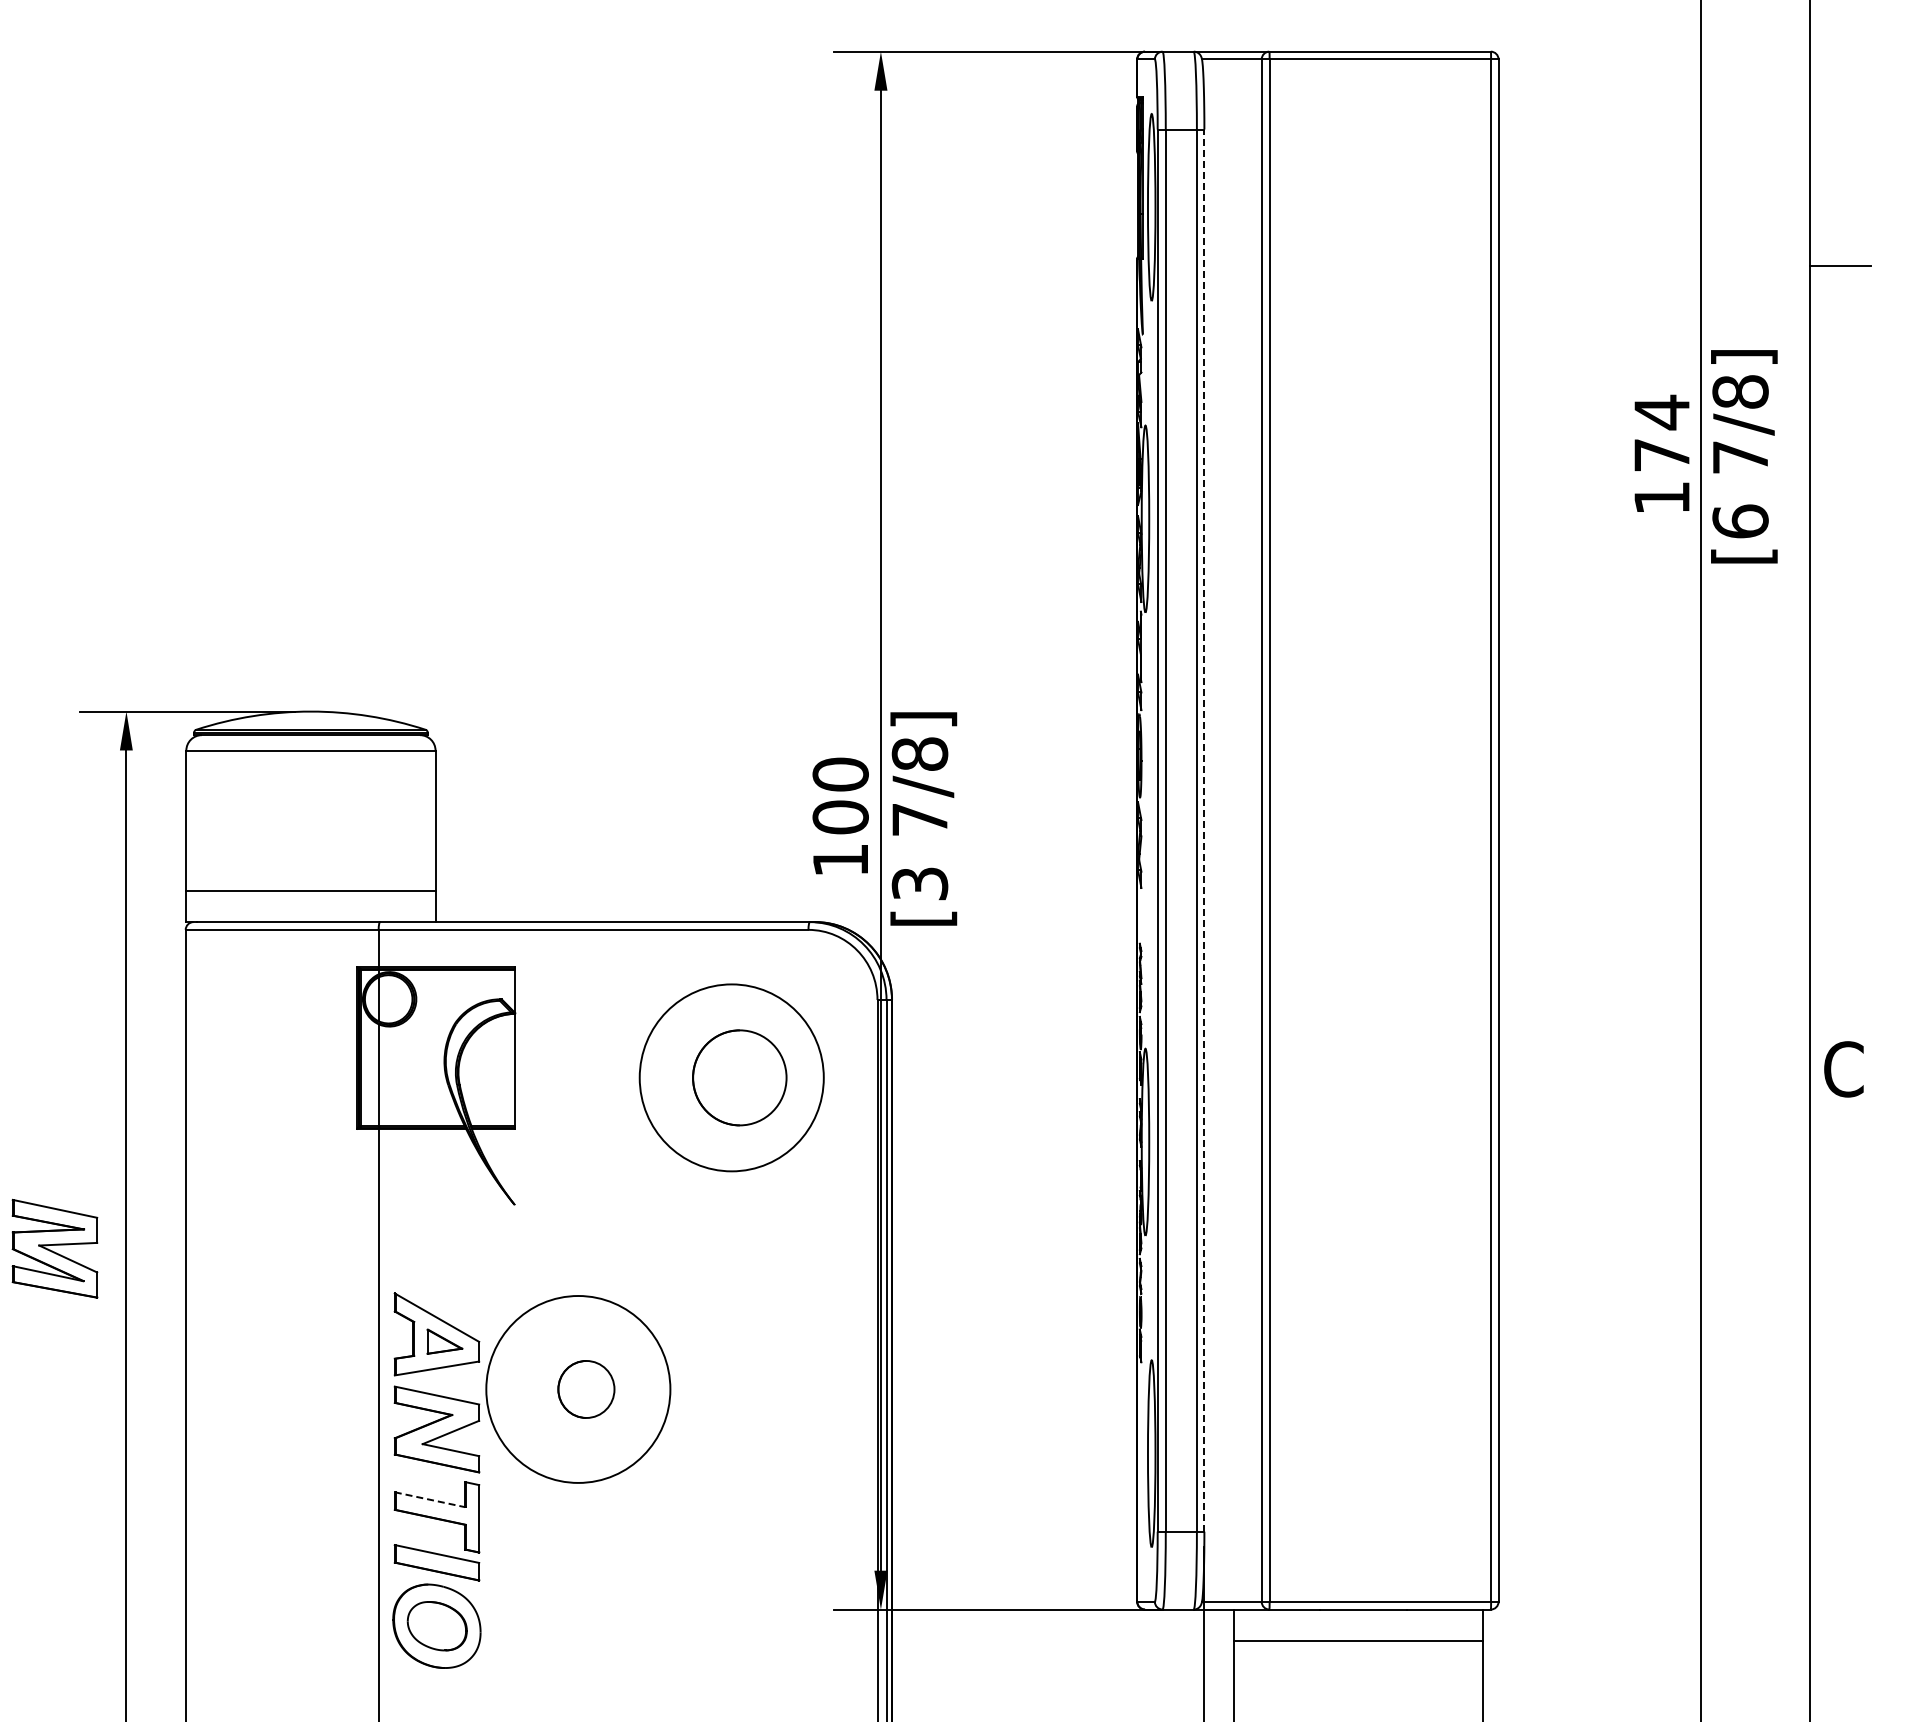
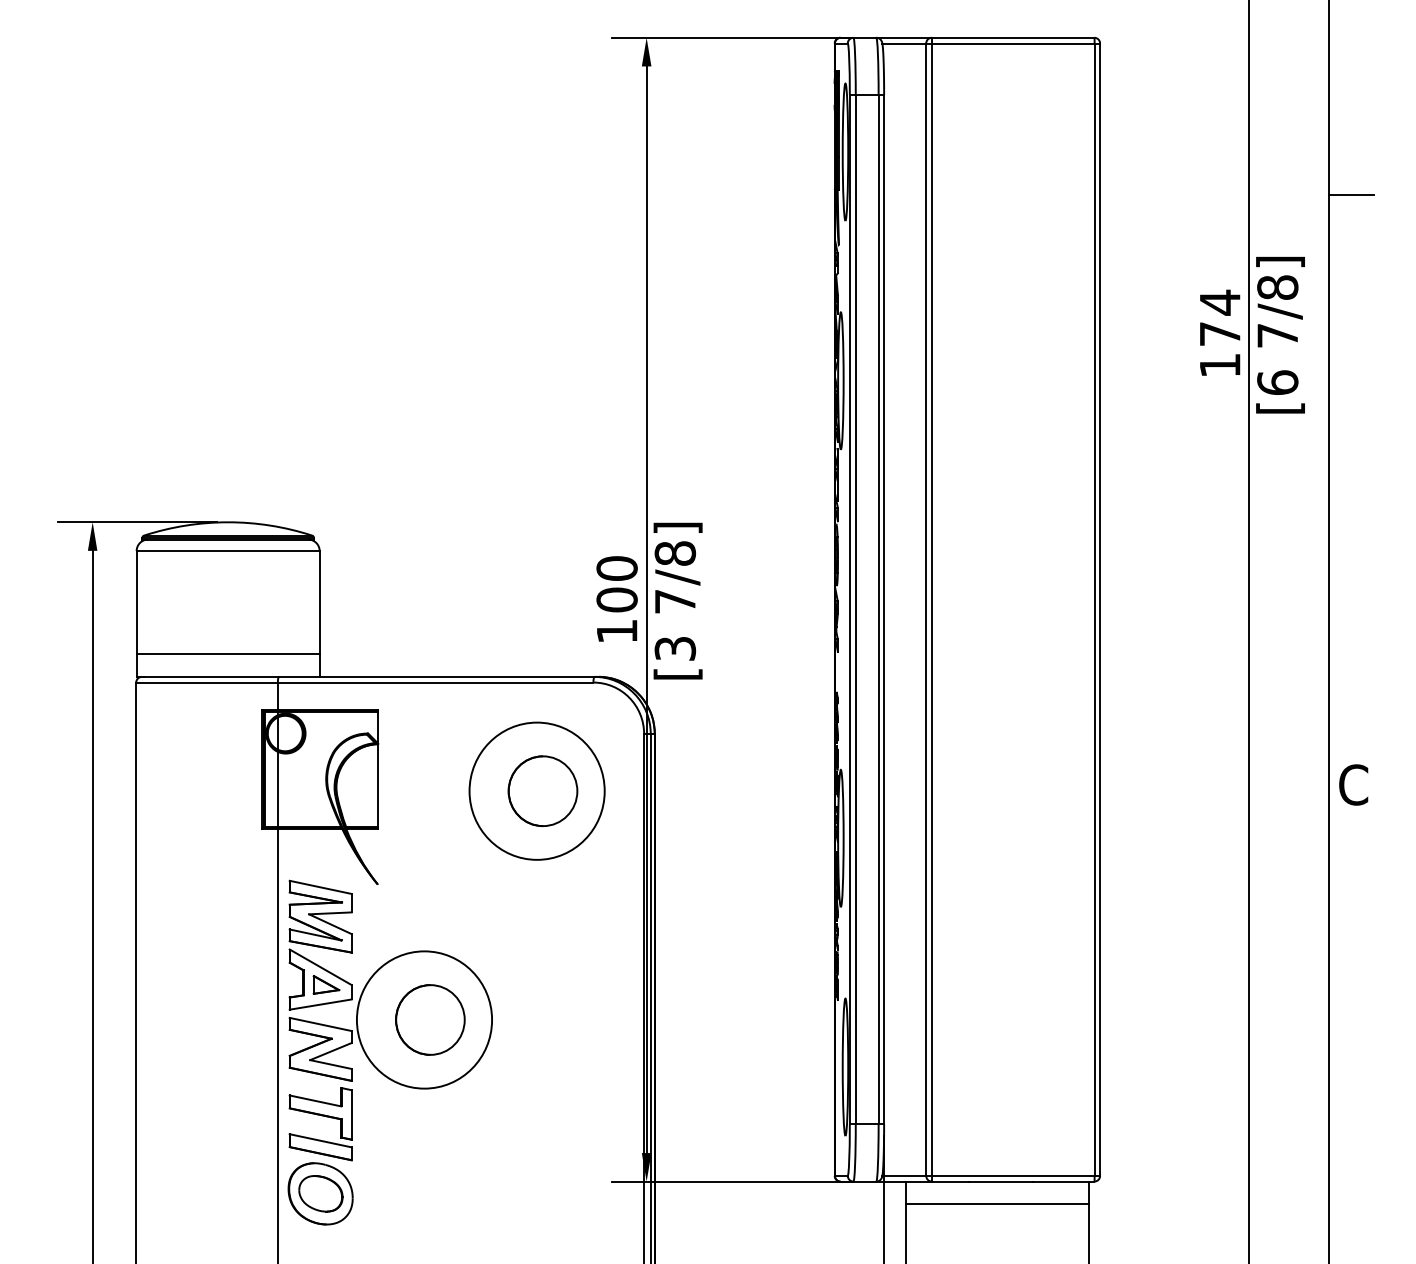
line: (1204, 830) -> (884, 609), dashed -> solid
part: (54, 1248) -> (320, 916), moved
part: (586, 1389) -> (430, 1020), size x1.67
line: (429, 1499) -> (315, 1100), dashed -> solid

